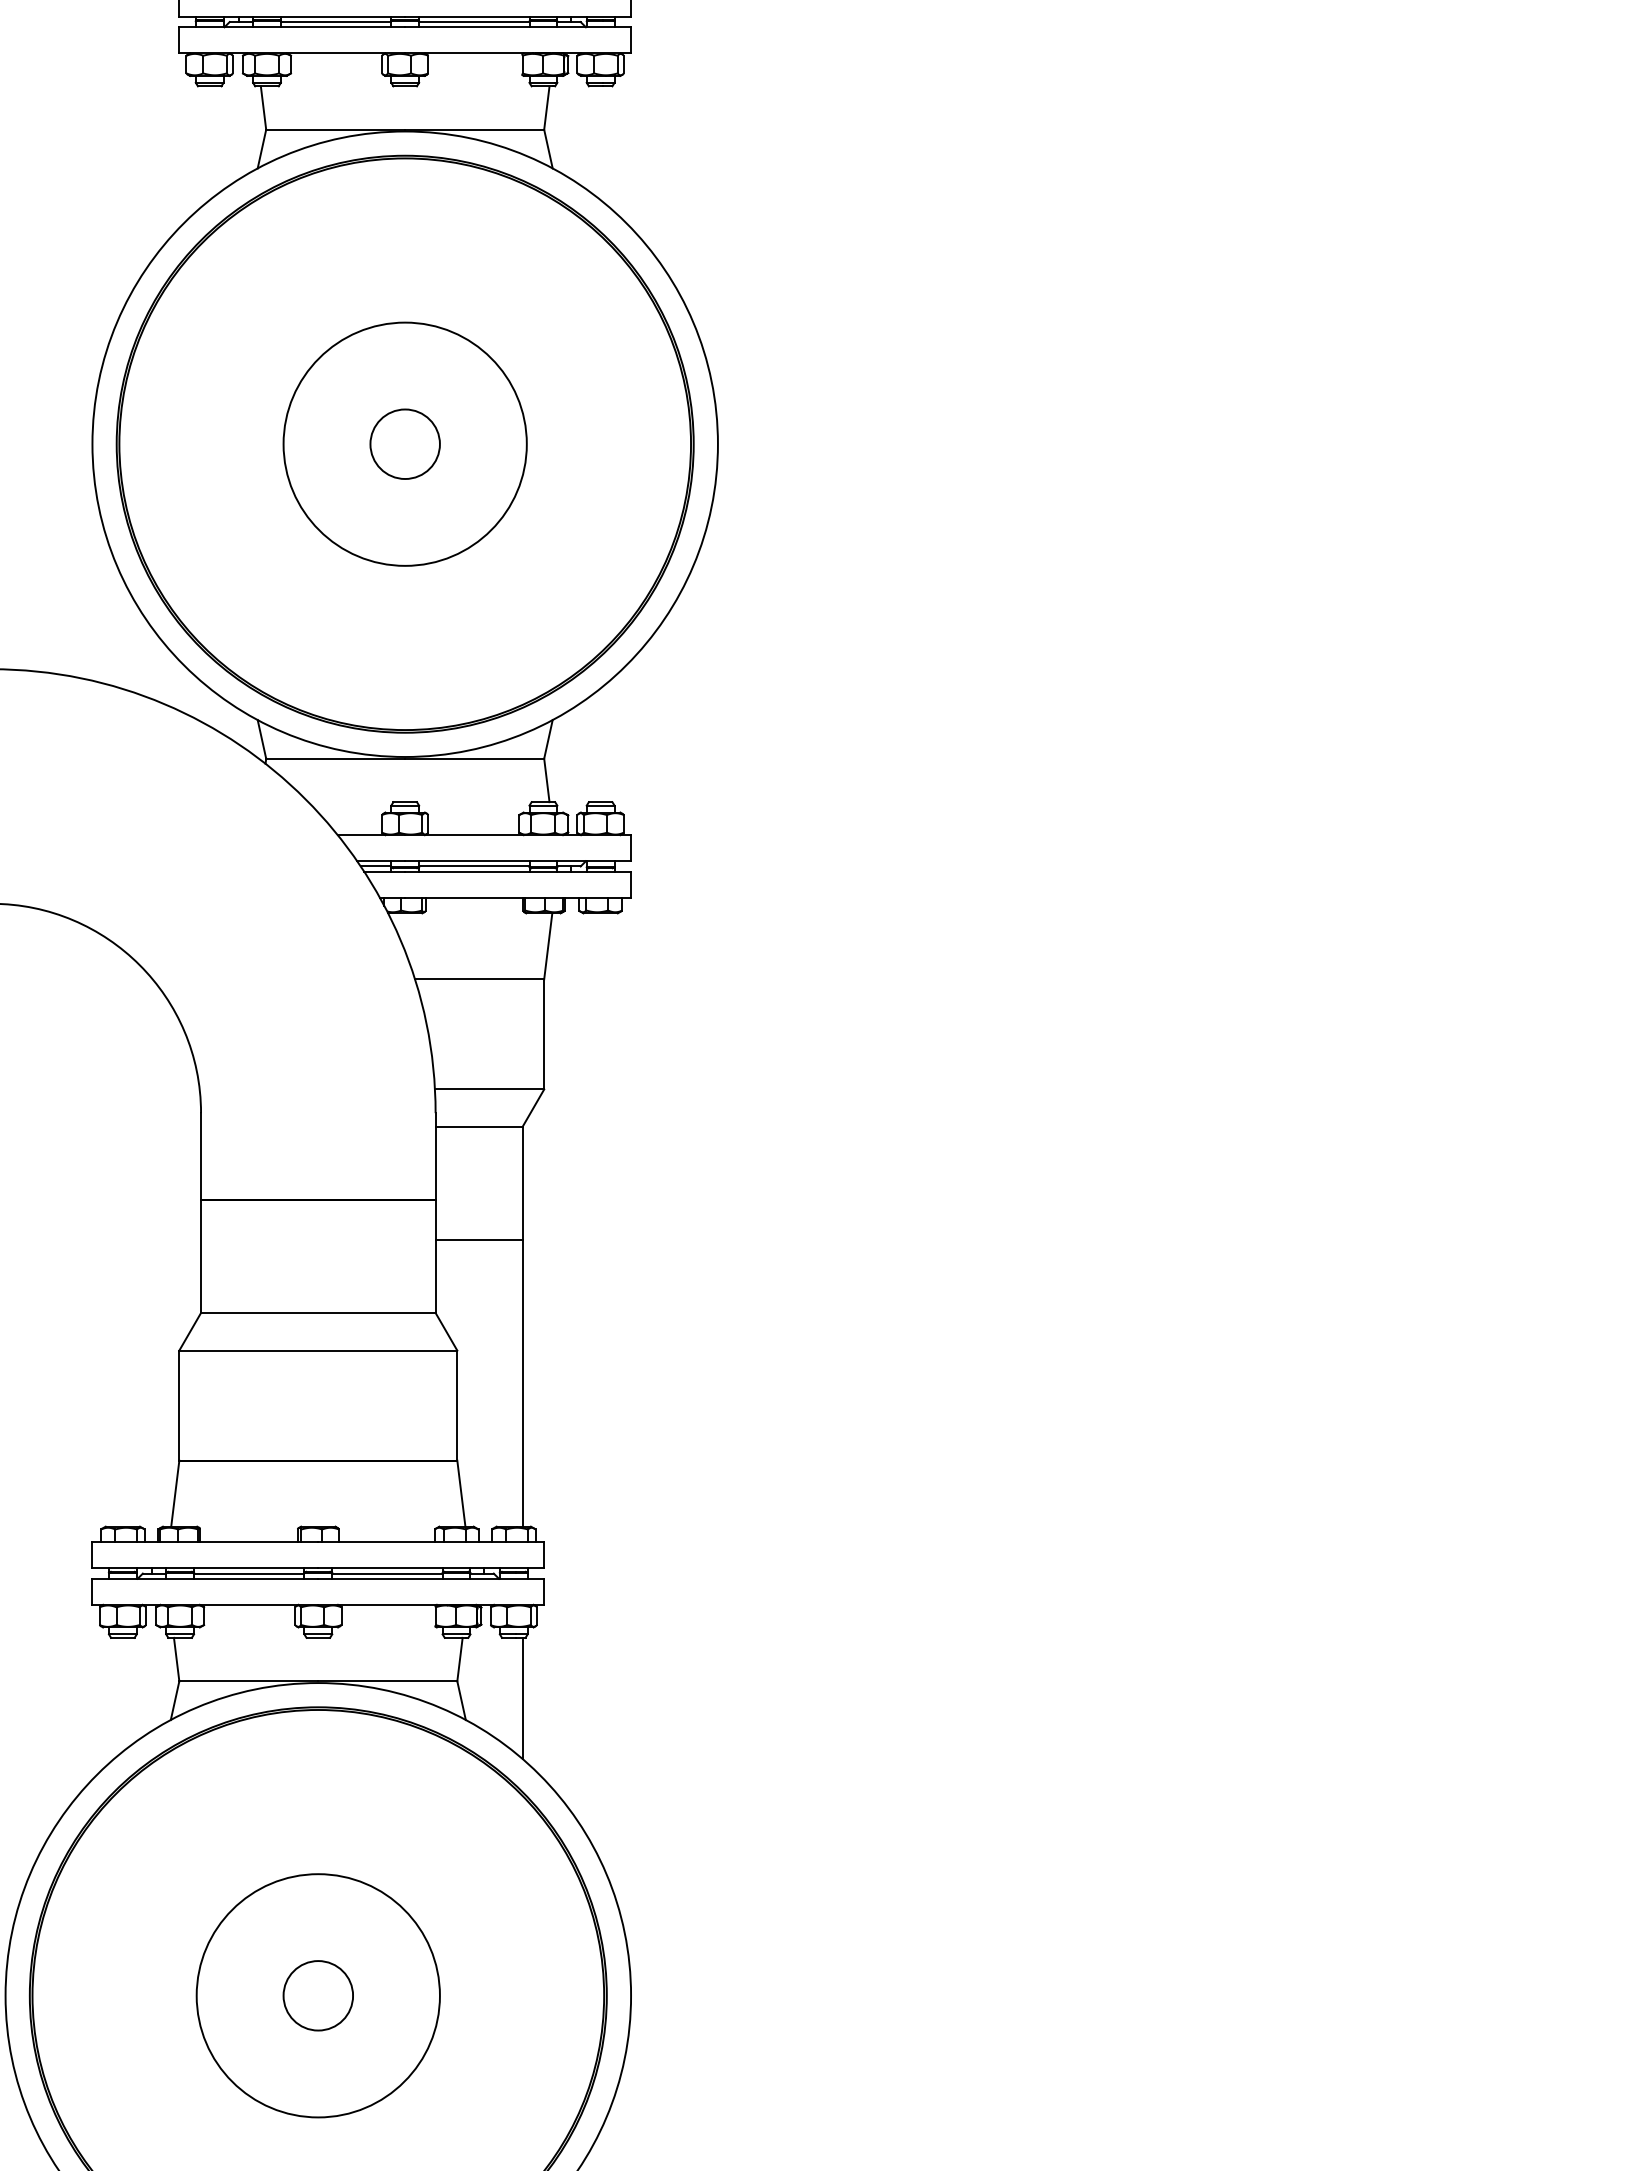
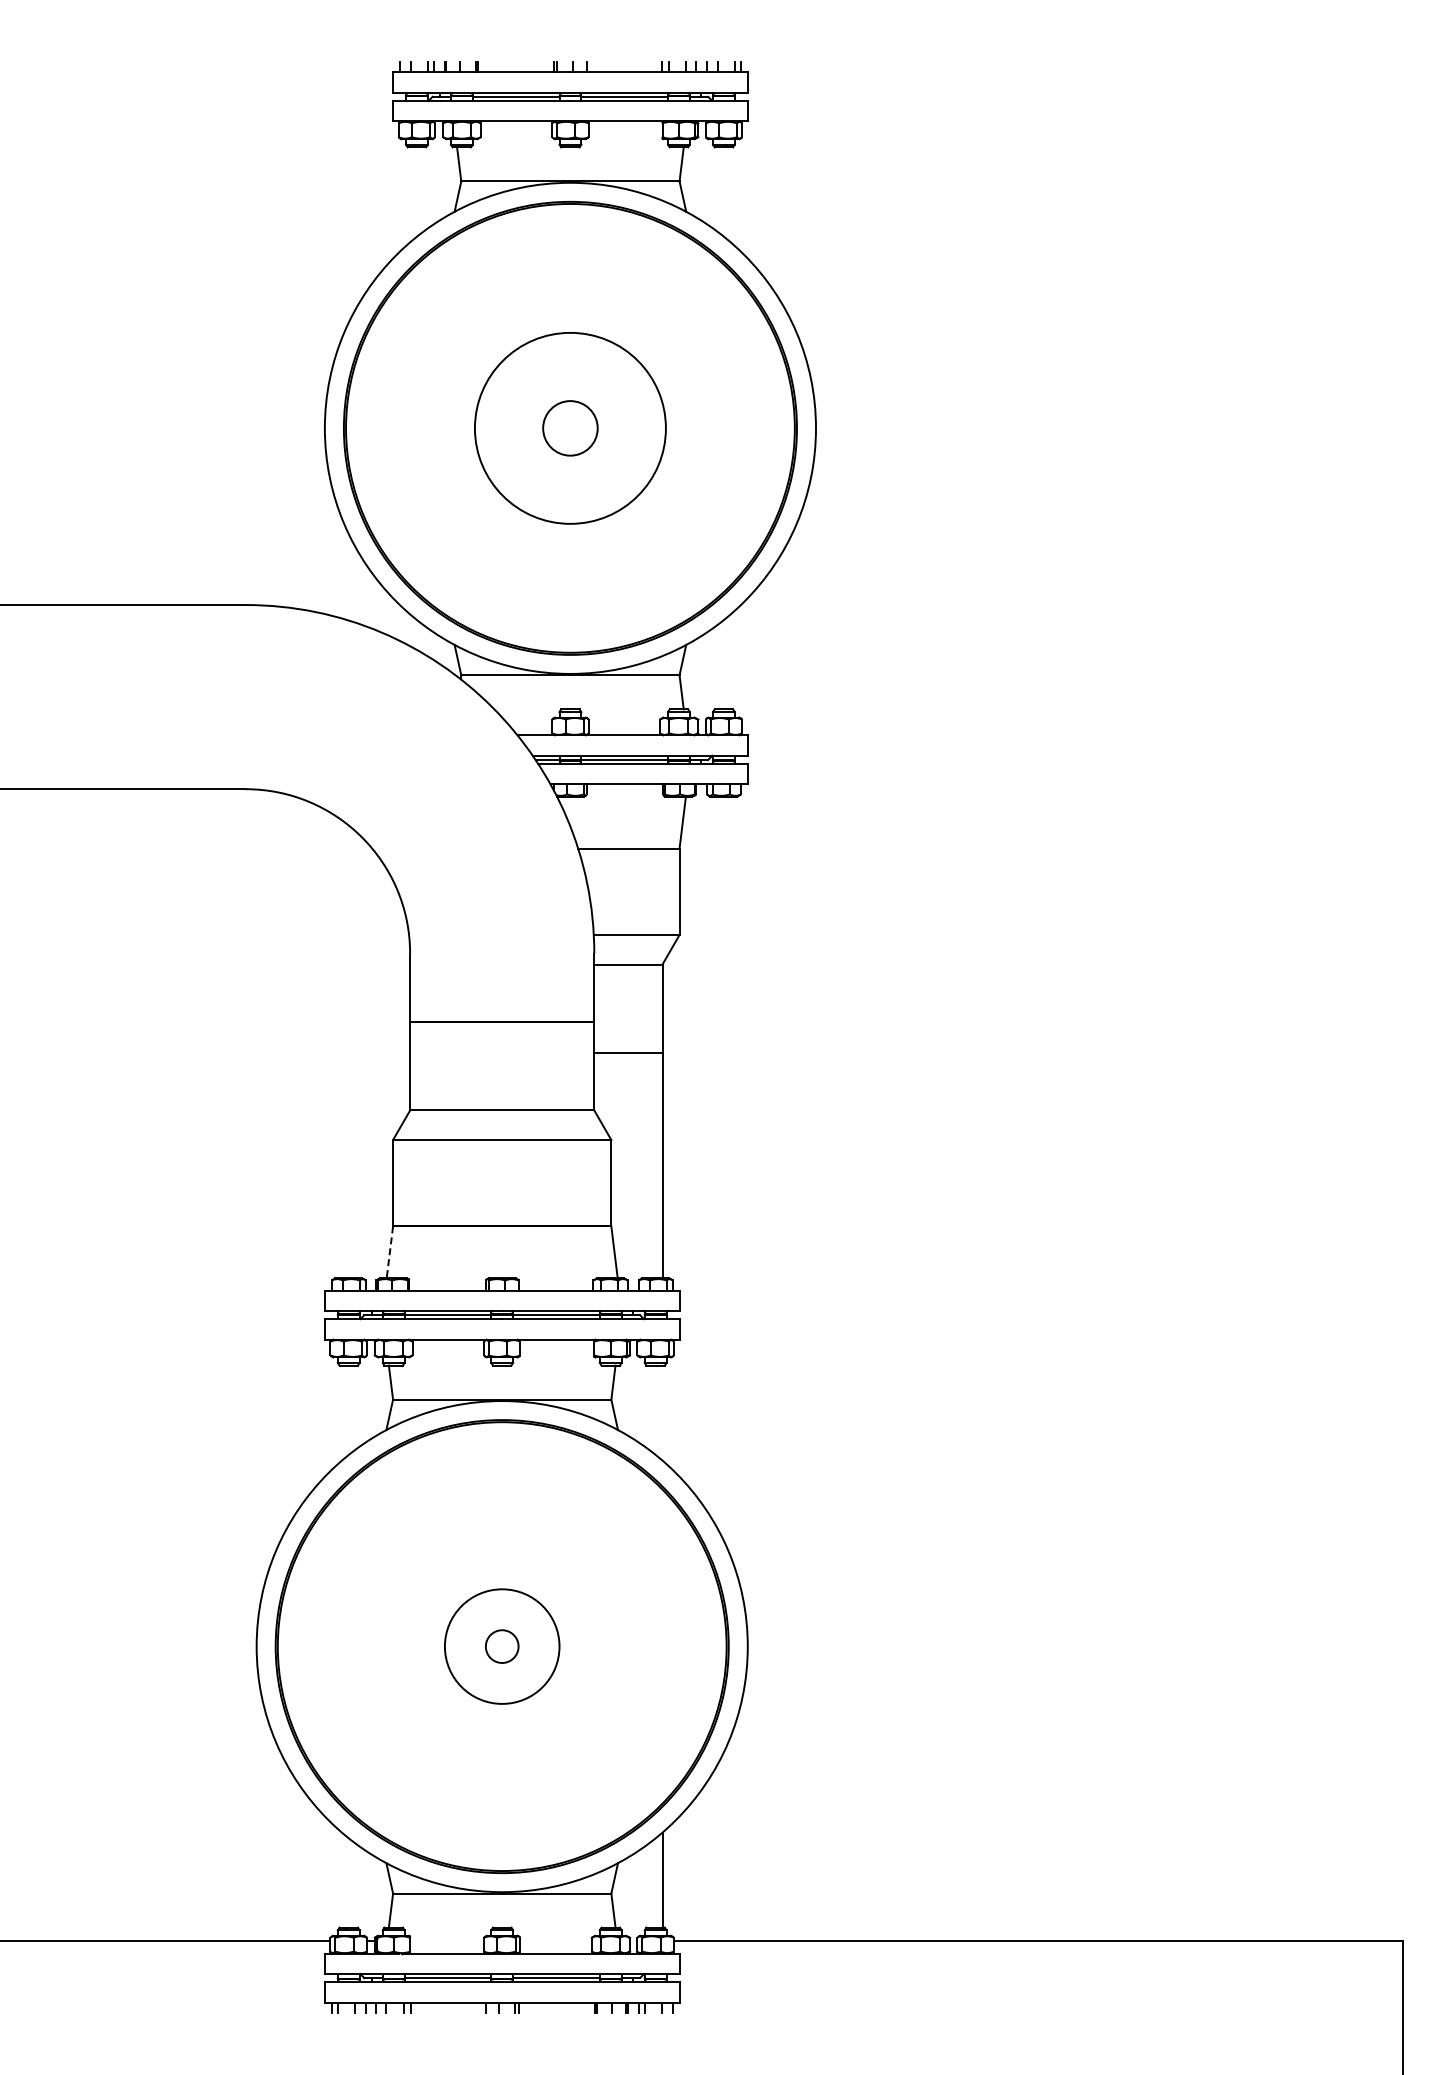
line: (174, 1493) -> (389, 1252), solid -> dashed
line: (522, 1697) -> (662, 1412), removed
circle: (317, 1995) -> (501, 1646), size x0.6
circle: (317, 1995) -> (501, 1646), size x0.6

